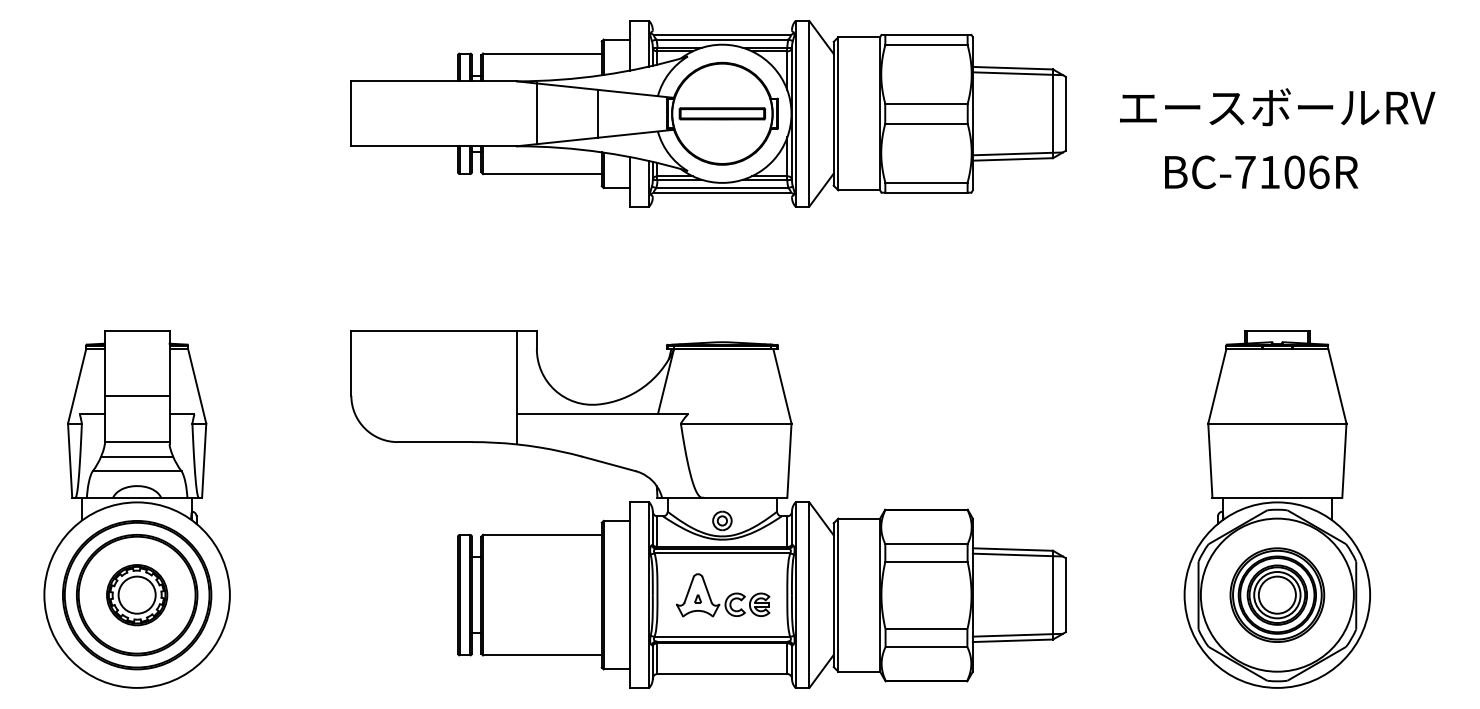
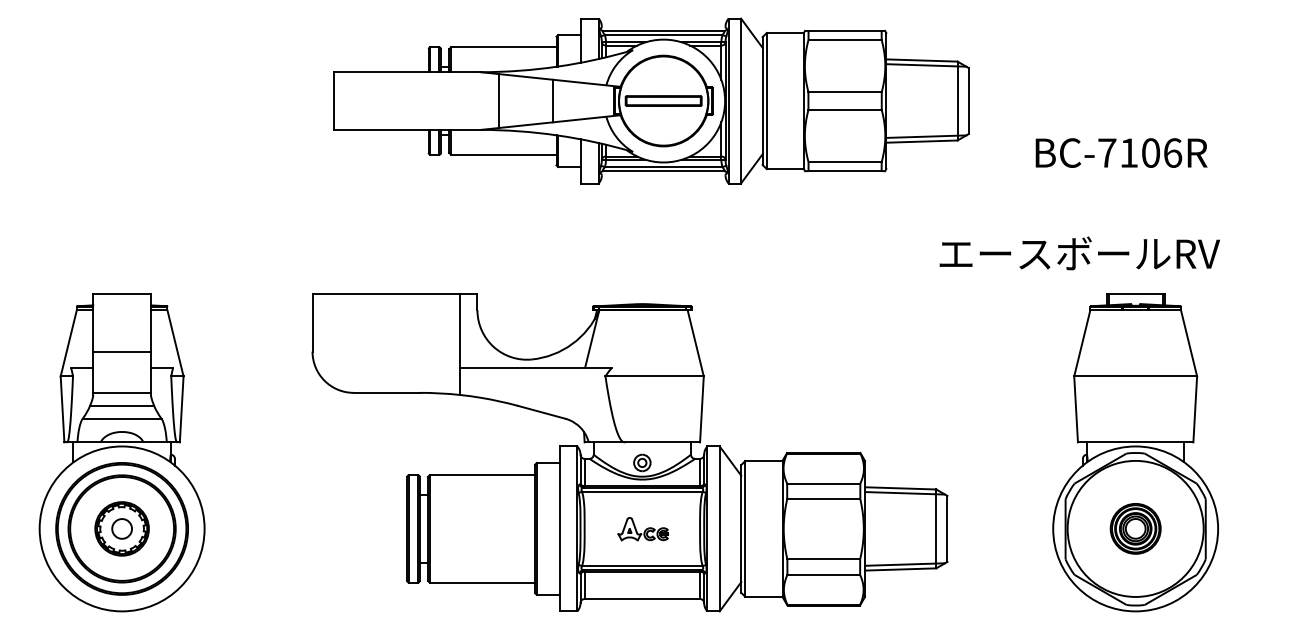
text: (1277, 107) -> (1079, 253), moved
part: (708, 113) -> (651, 100), moved
circle: (136, 594) -> (121, 528), size x0.6
part: (1277, 594) -> (1135, 528), size x0.6
part: (723, 595) -> (643, 529), size x0.6

